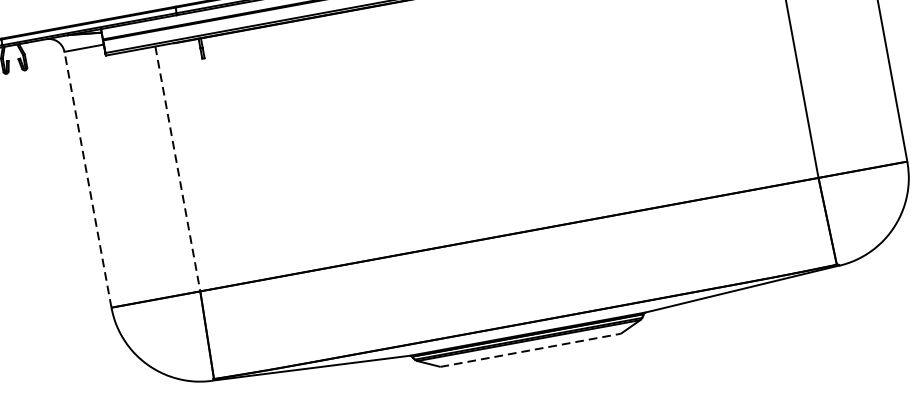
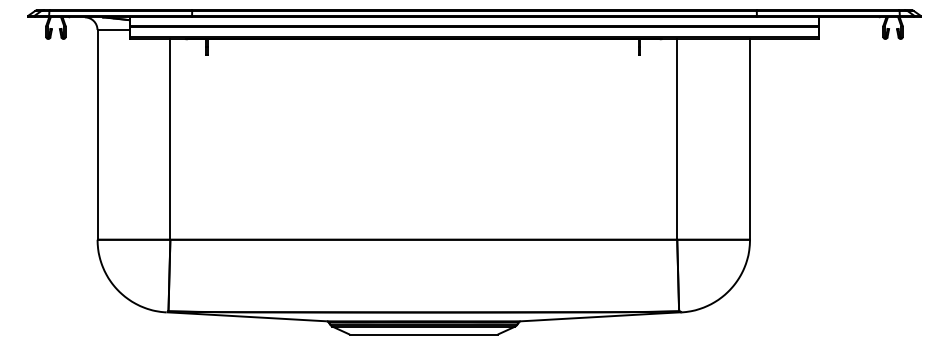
line: (177, 169) -> (170, 139), dashed -> solid
line: (87, 179) -> (97, 134), dashed -> solid
line: (530, 350) -> (423, 334), dashed -> solid

